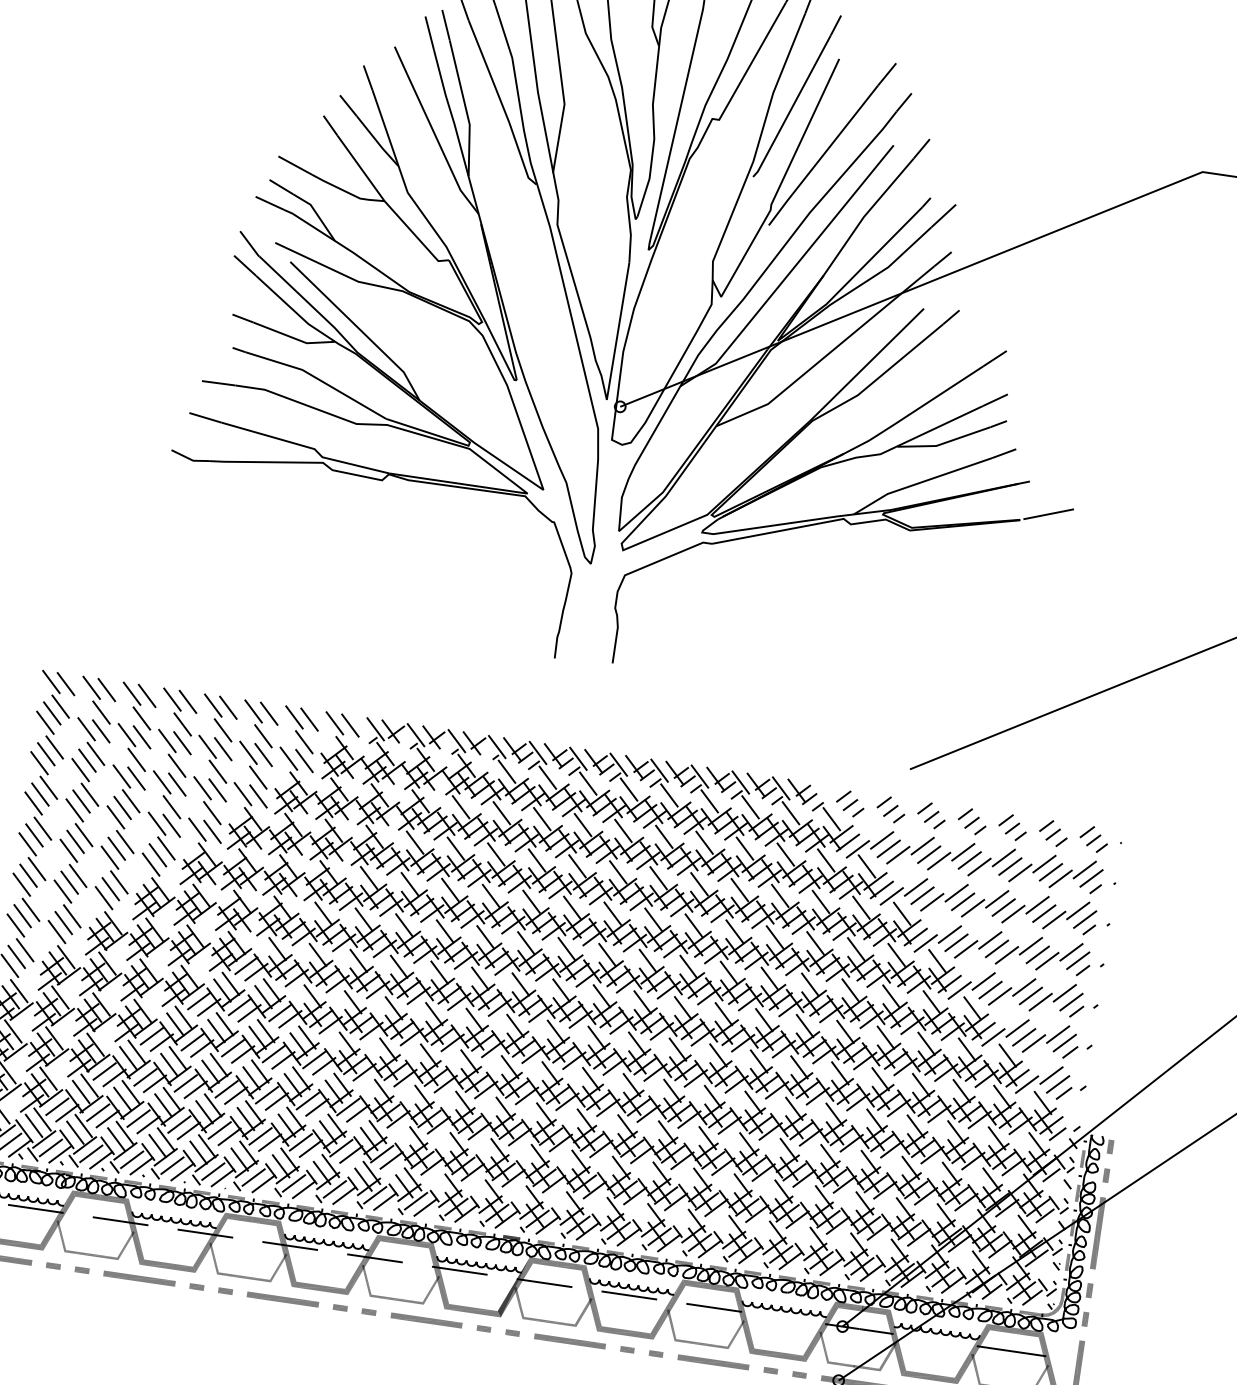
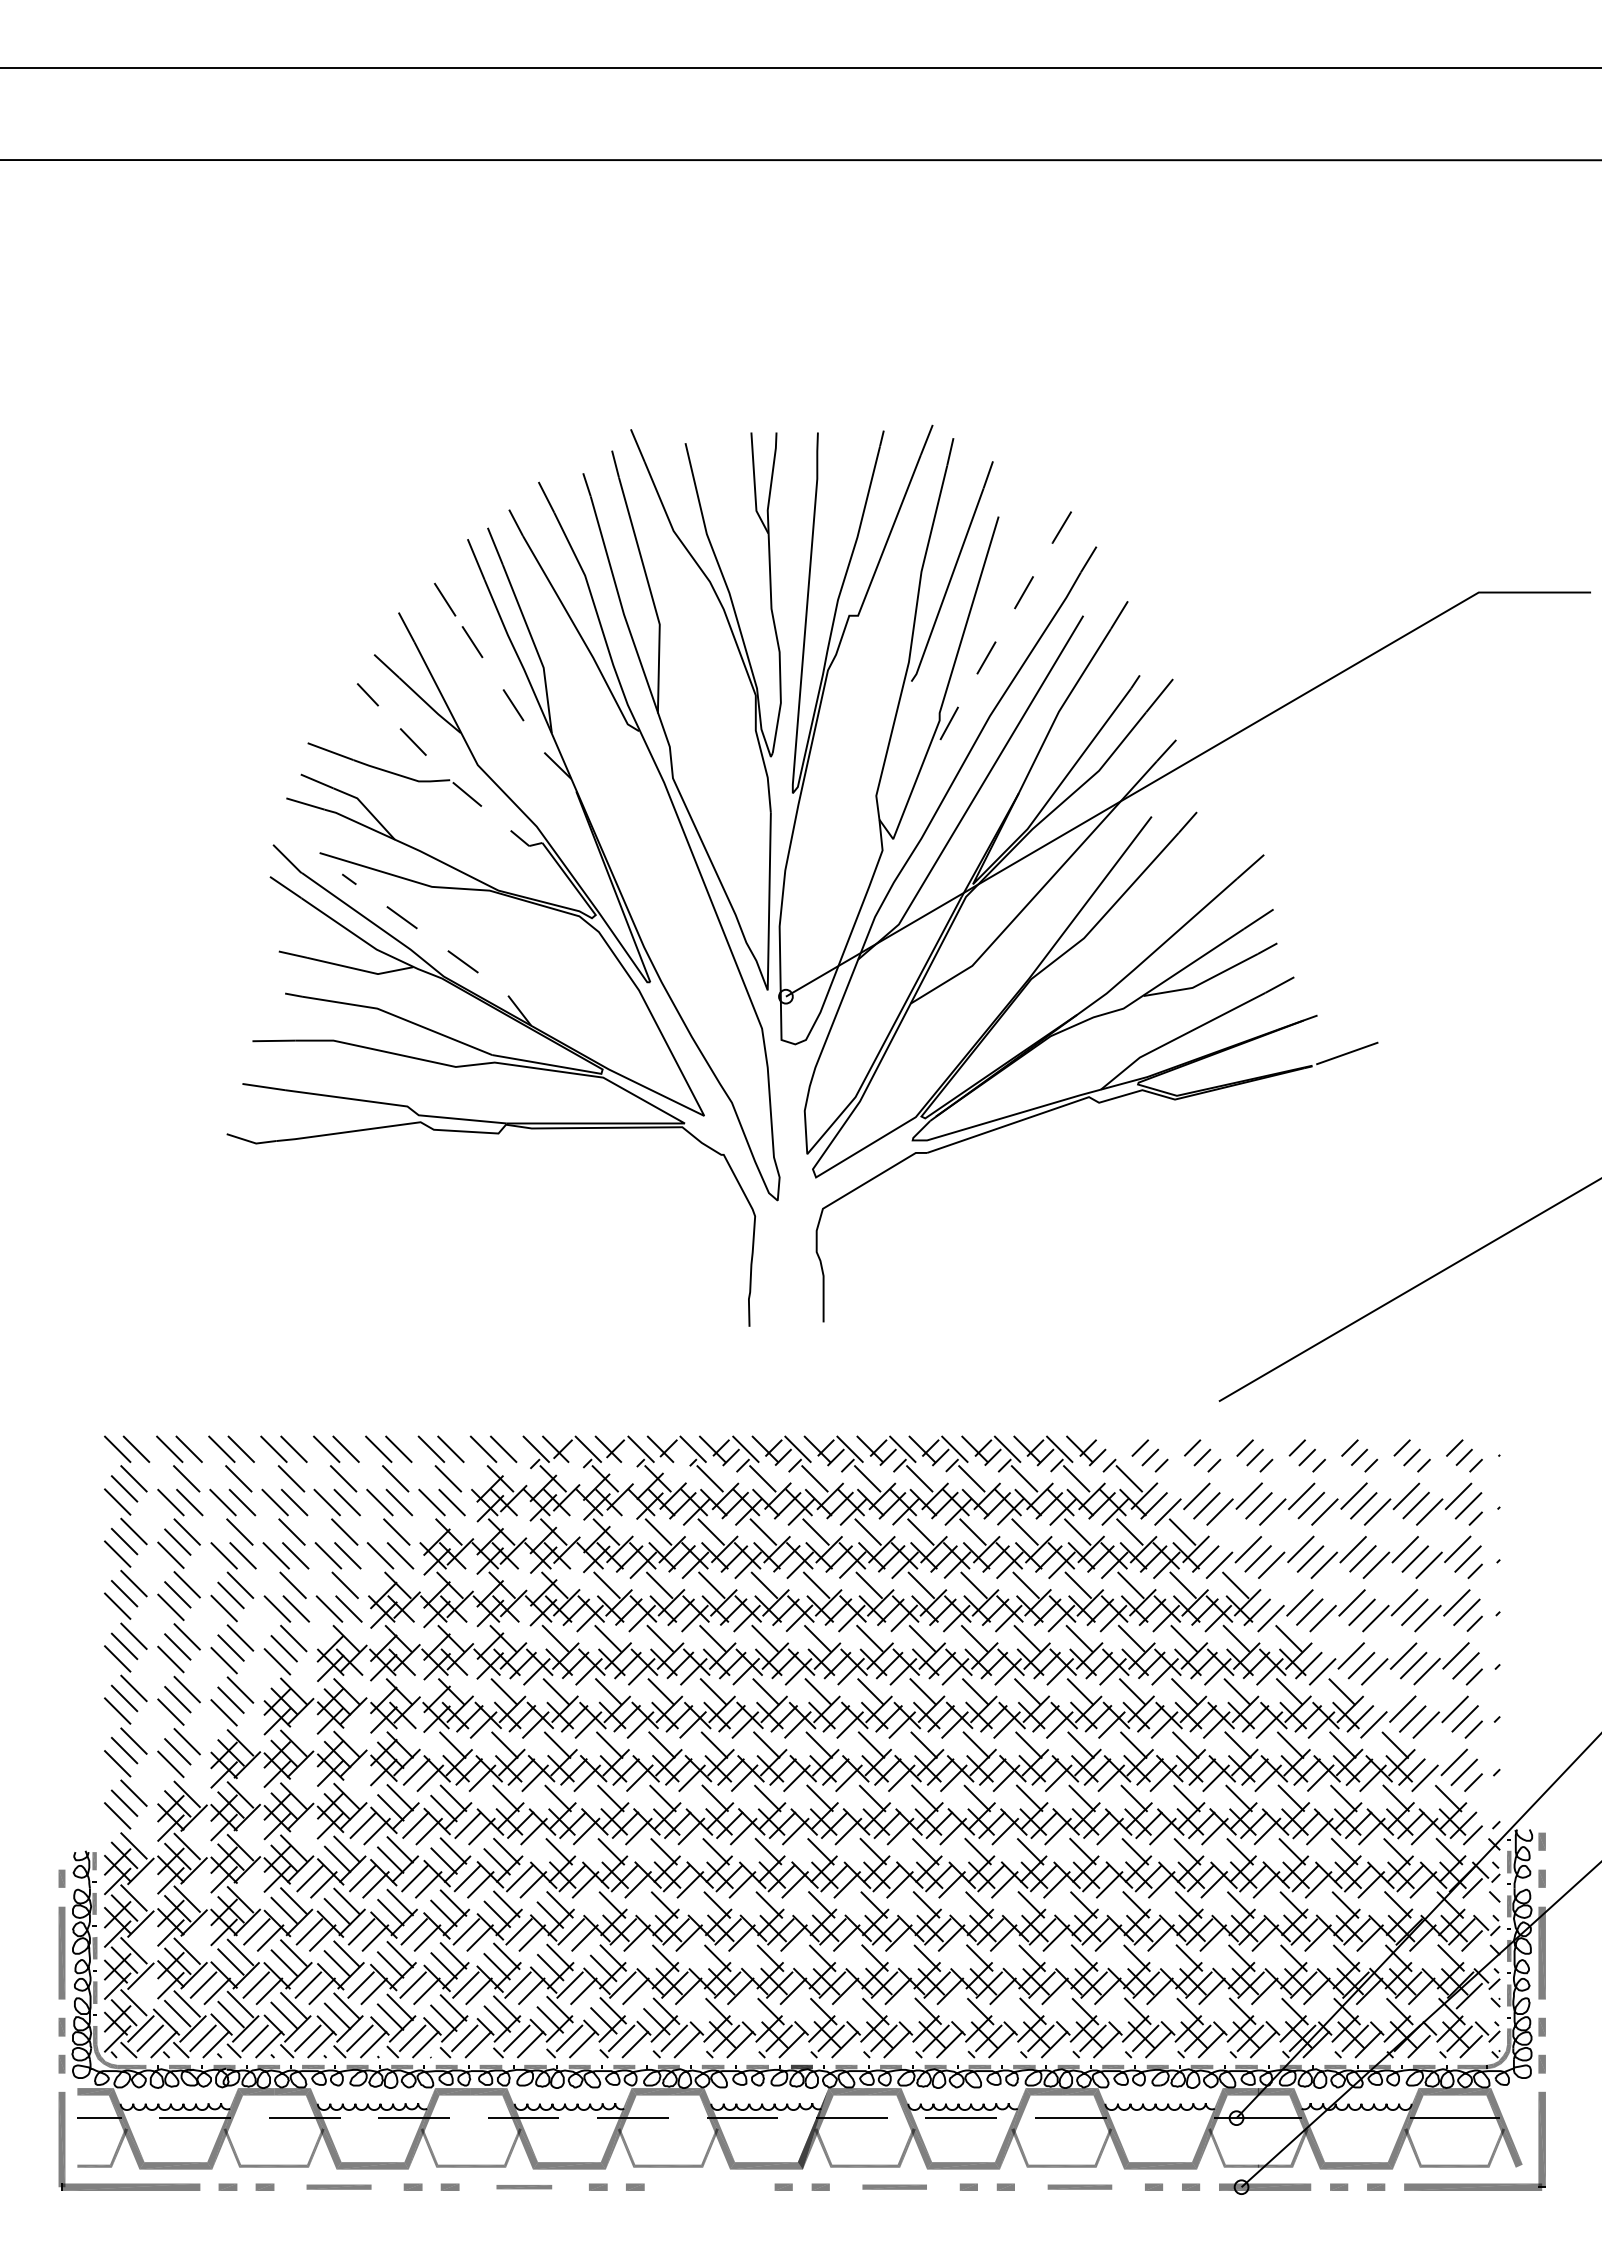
line: (440, 146) -> (510, 700), solid -> dashed
line: (822, 155) -> (995, 641), solid -> dashed
line: (388, 205) -> (455, 784), solid -> dashed
line: (359, 329) -> (441, 946), solid -> dashed
part: (139, 1278) -> (338, 2186), size x0.7
part: (283, 1299) -> (524, 2186), size x0.6
part: (426, 1319) -> (709, 2186), removed
part: (569, 1340) -> (894, 2186), size x0.7
part: (713, 1361) -> (1079, 2186), size x0.7

